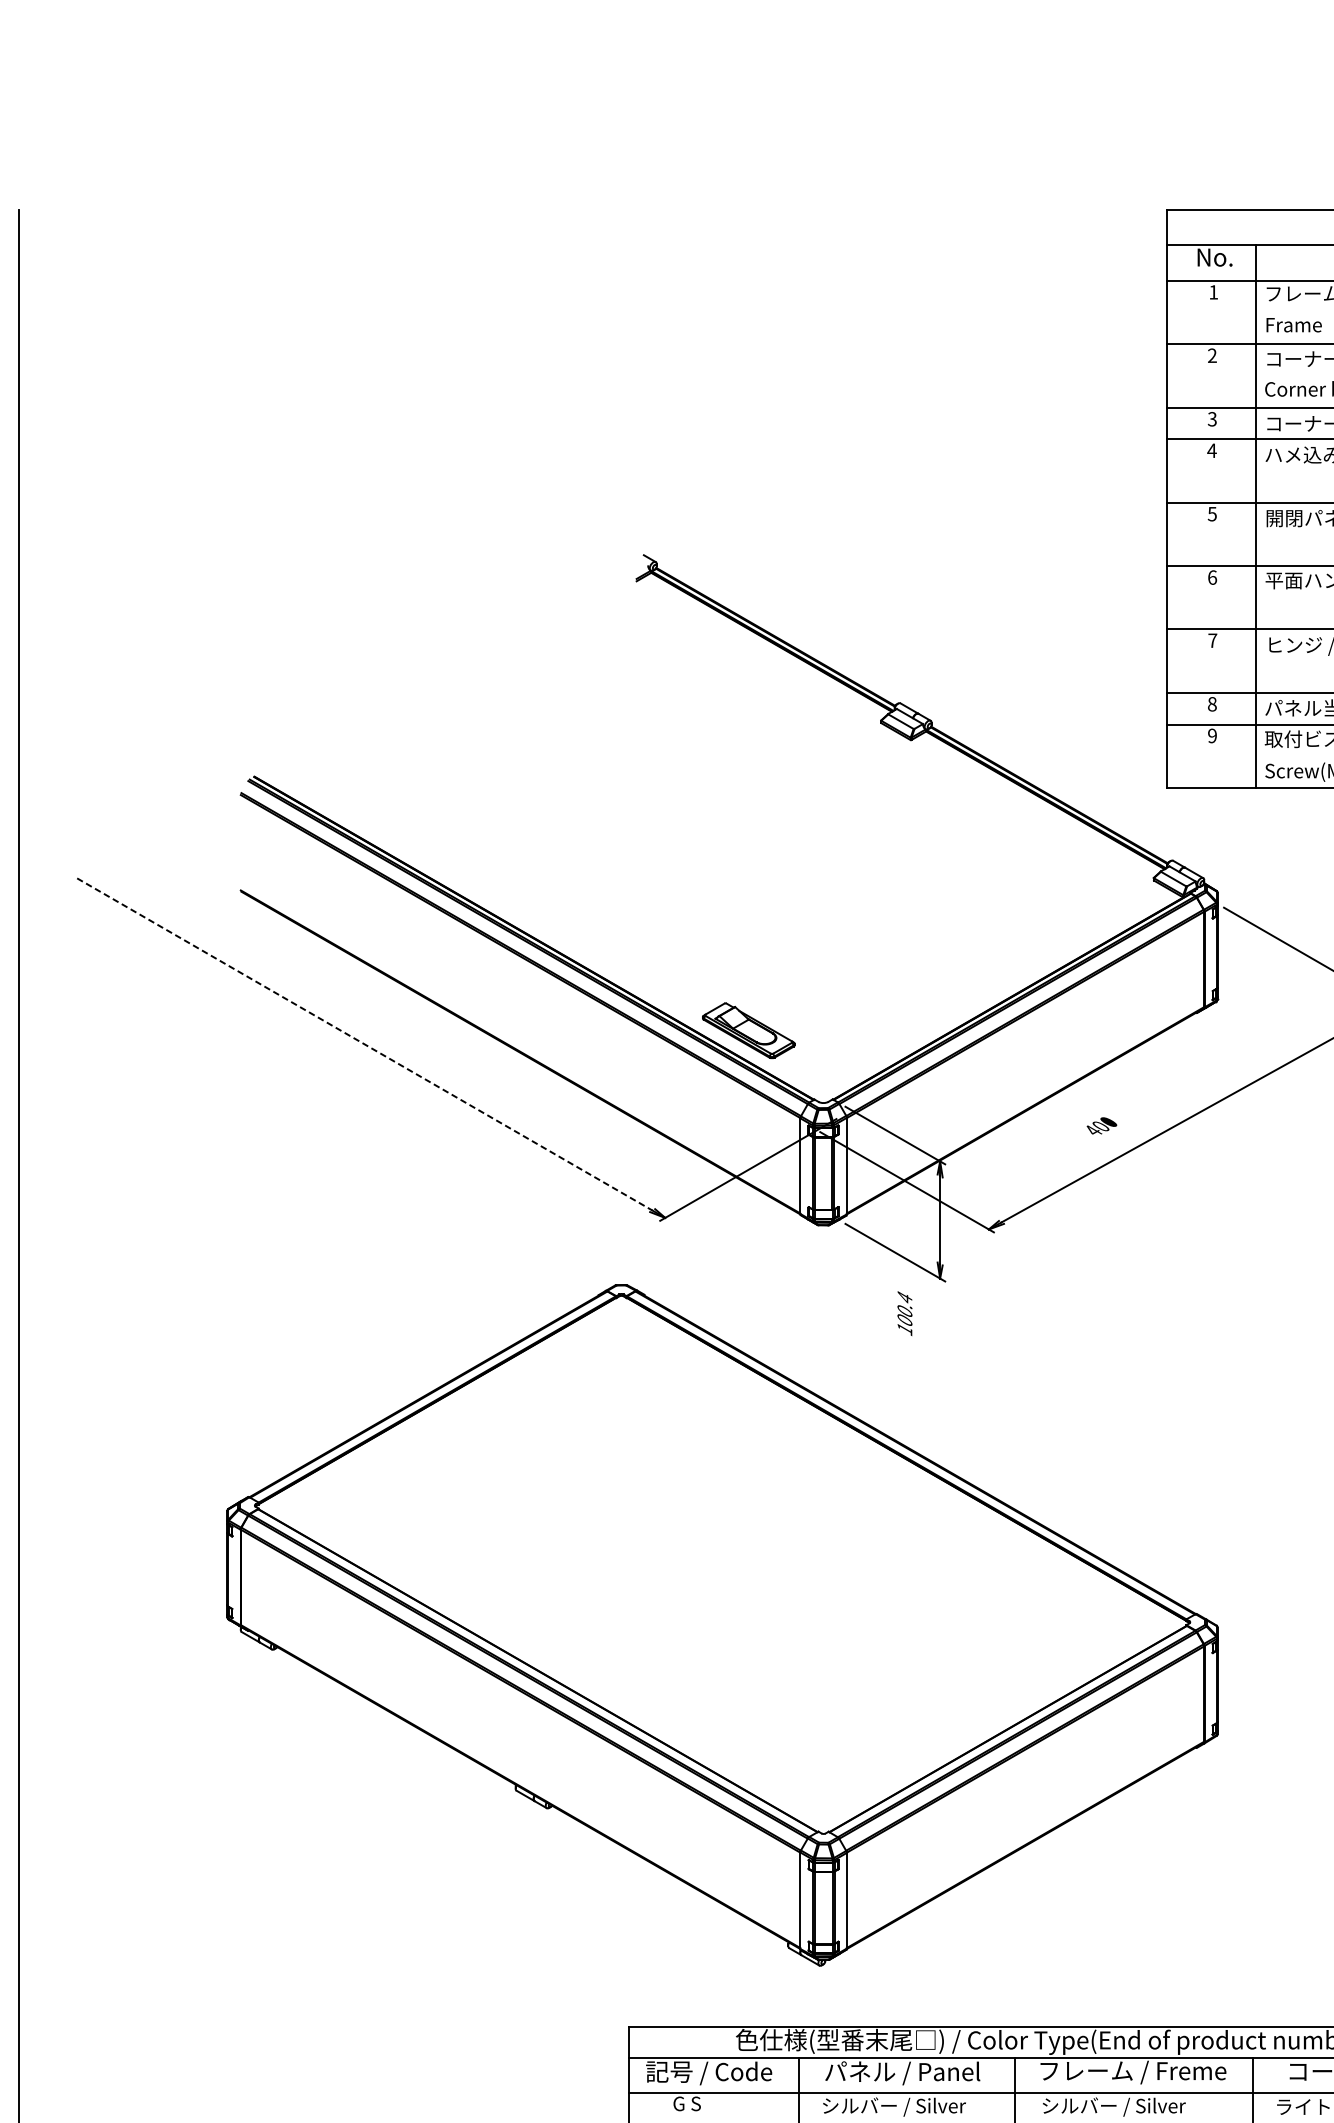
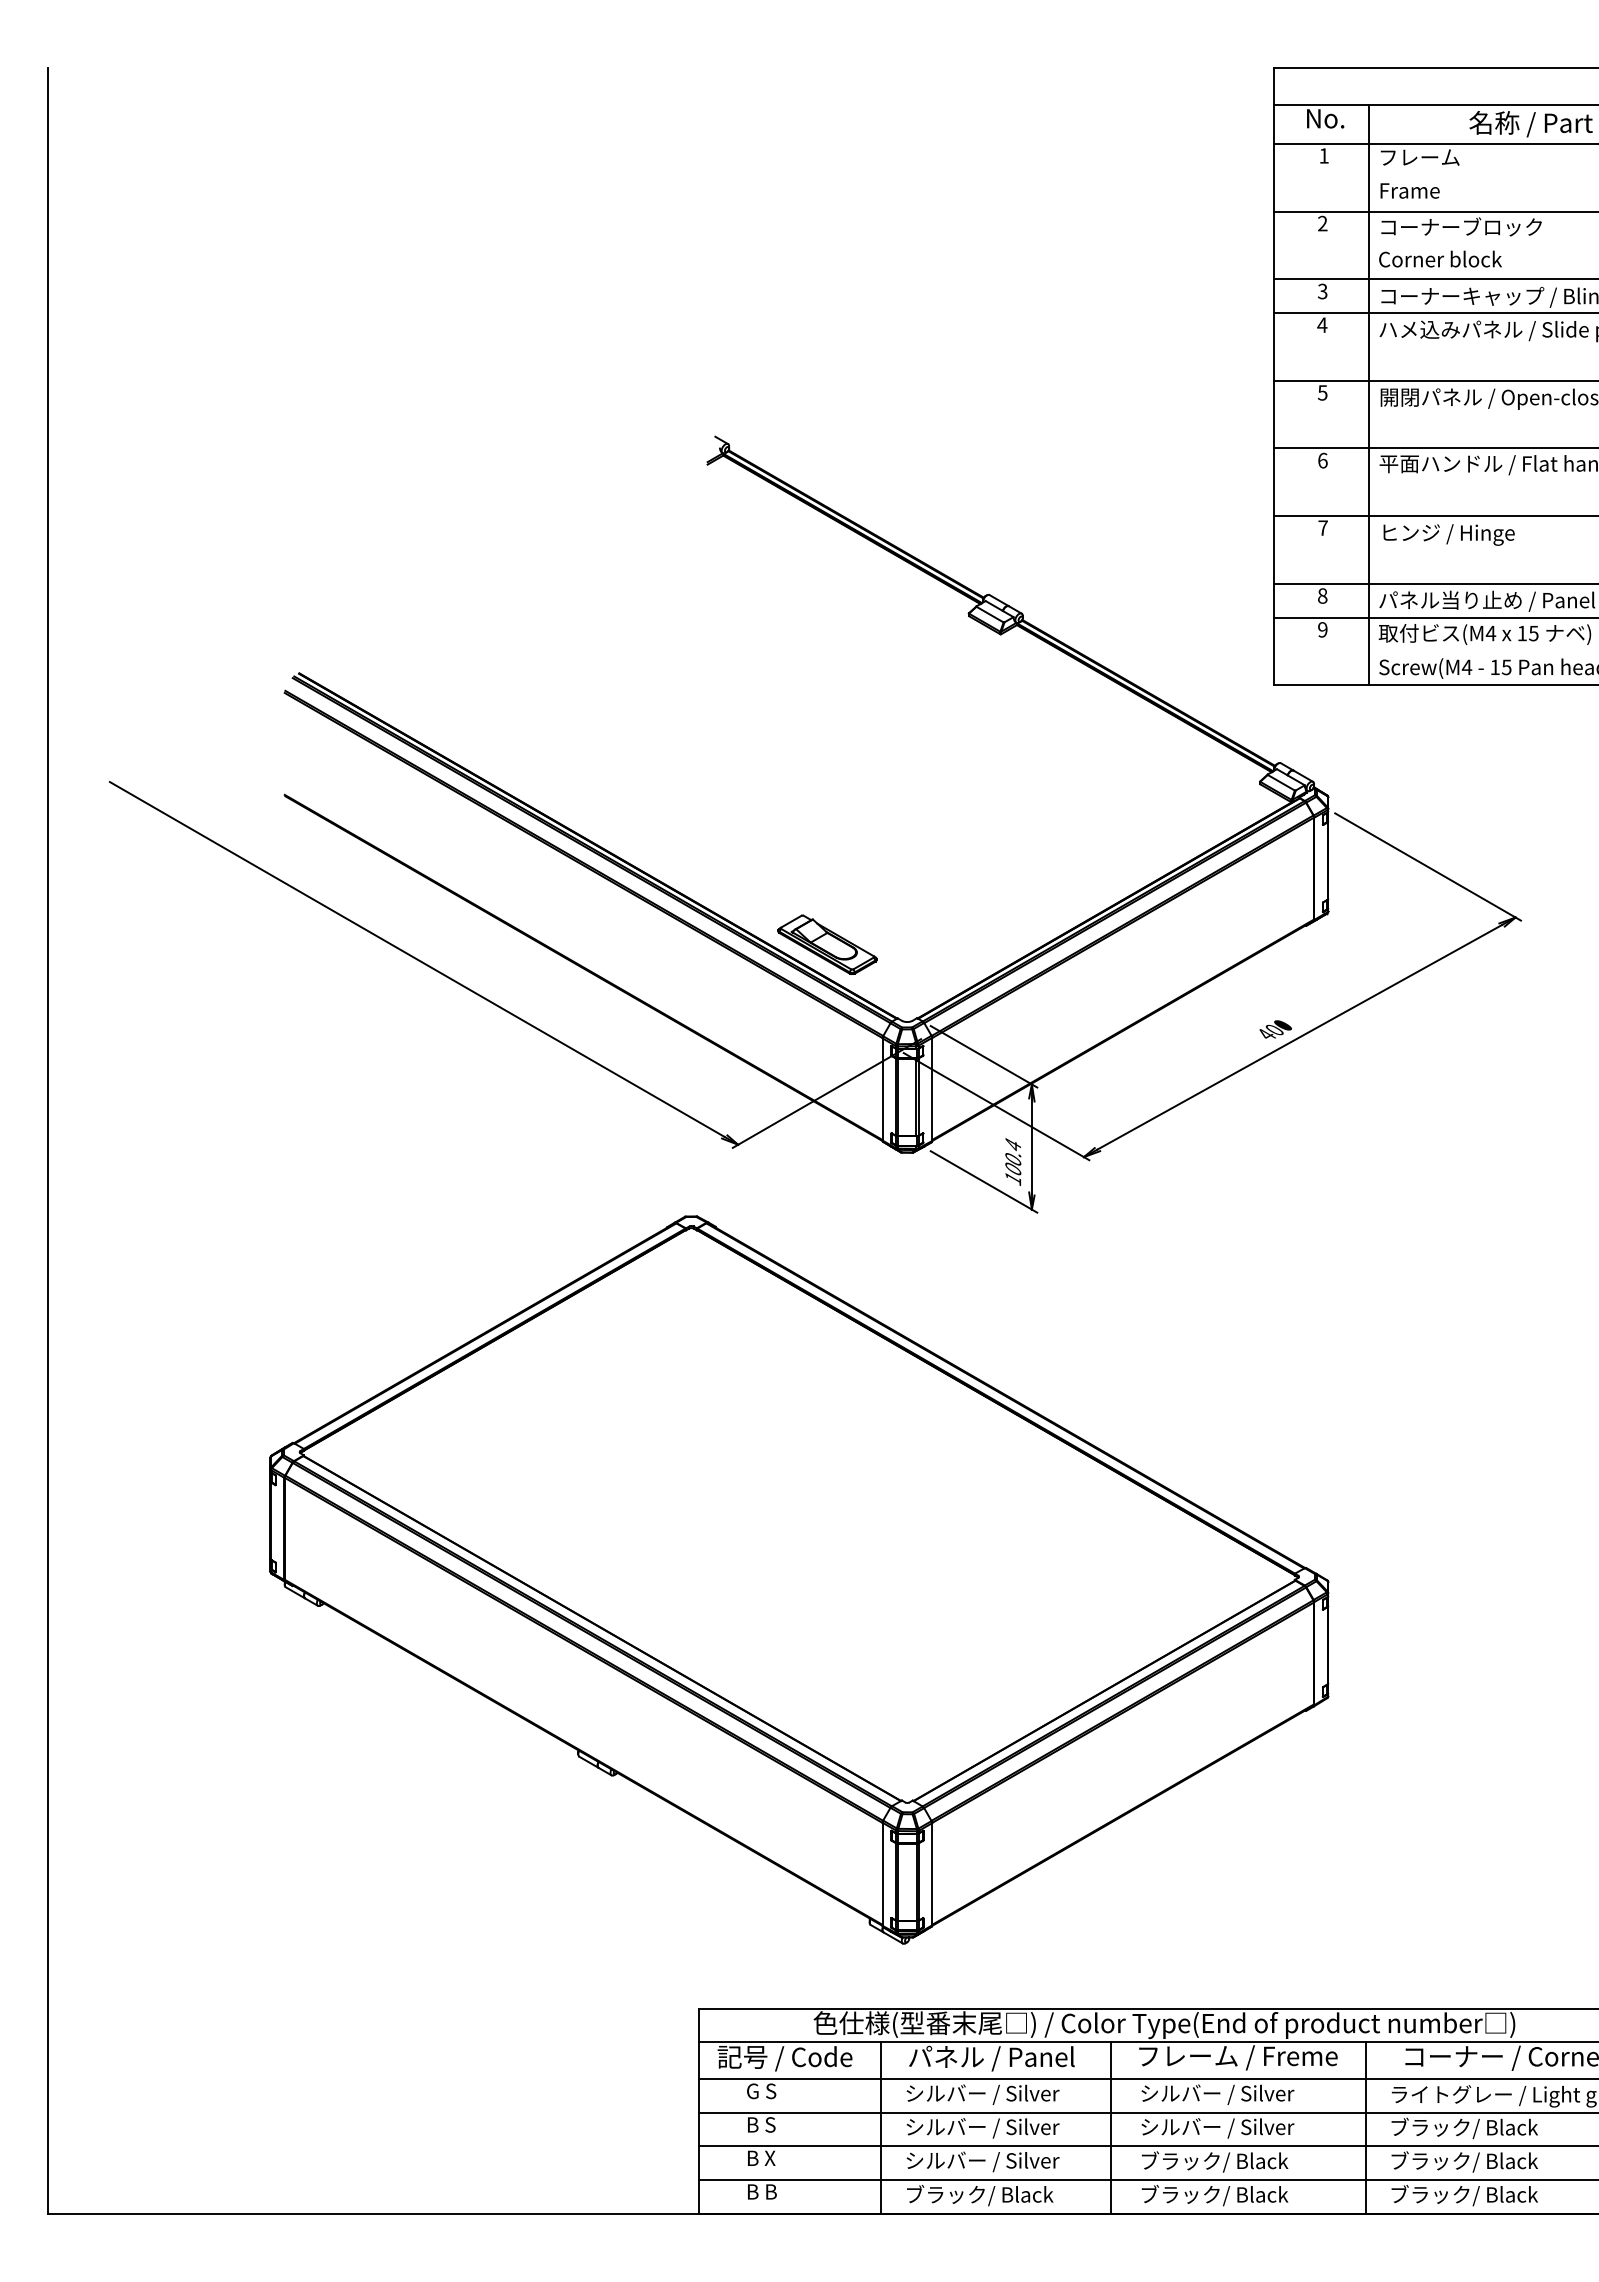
line: (365, 1044) -> (417, 959), dashed -> solid
text: (1101, 1125) -> (1275, 1029), moved
text: (905, 1313) -> (1013, 1161), moved

